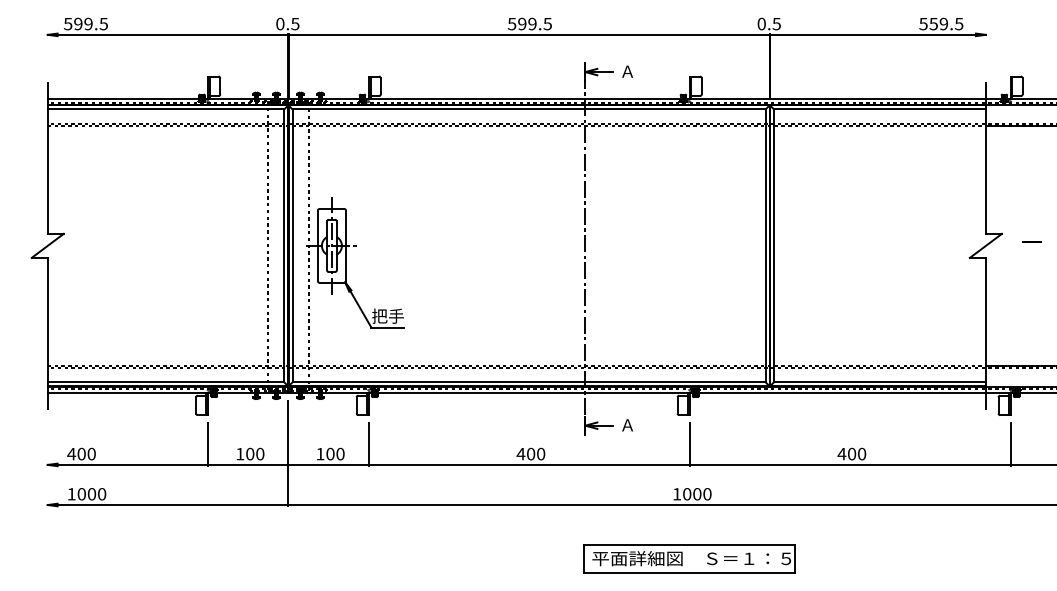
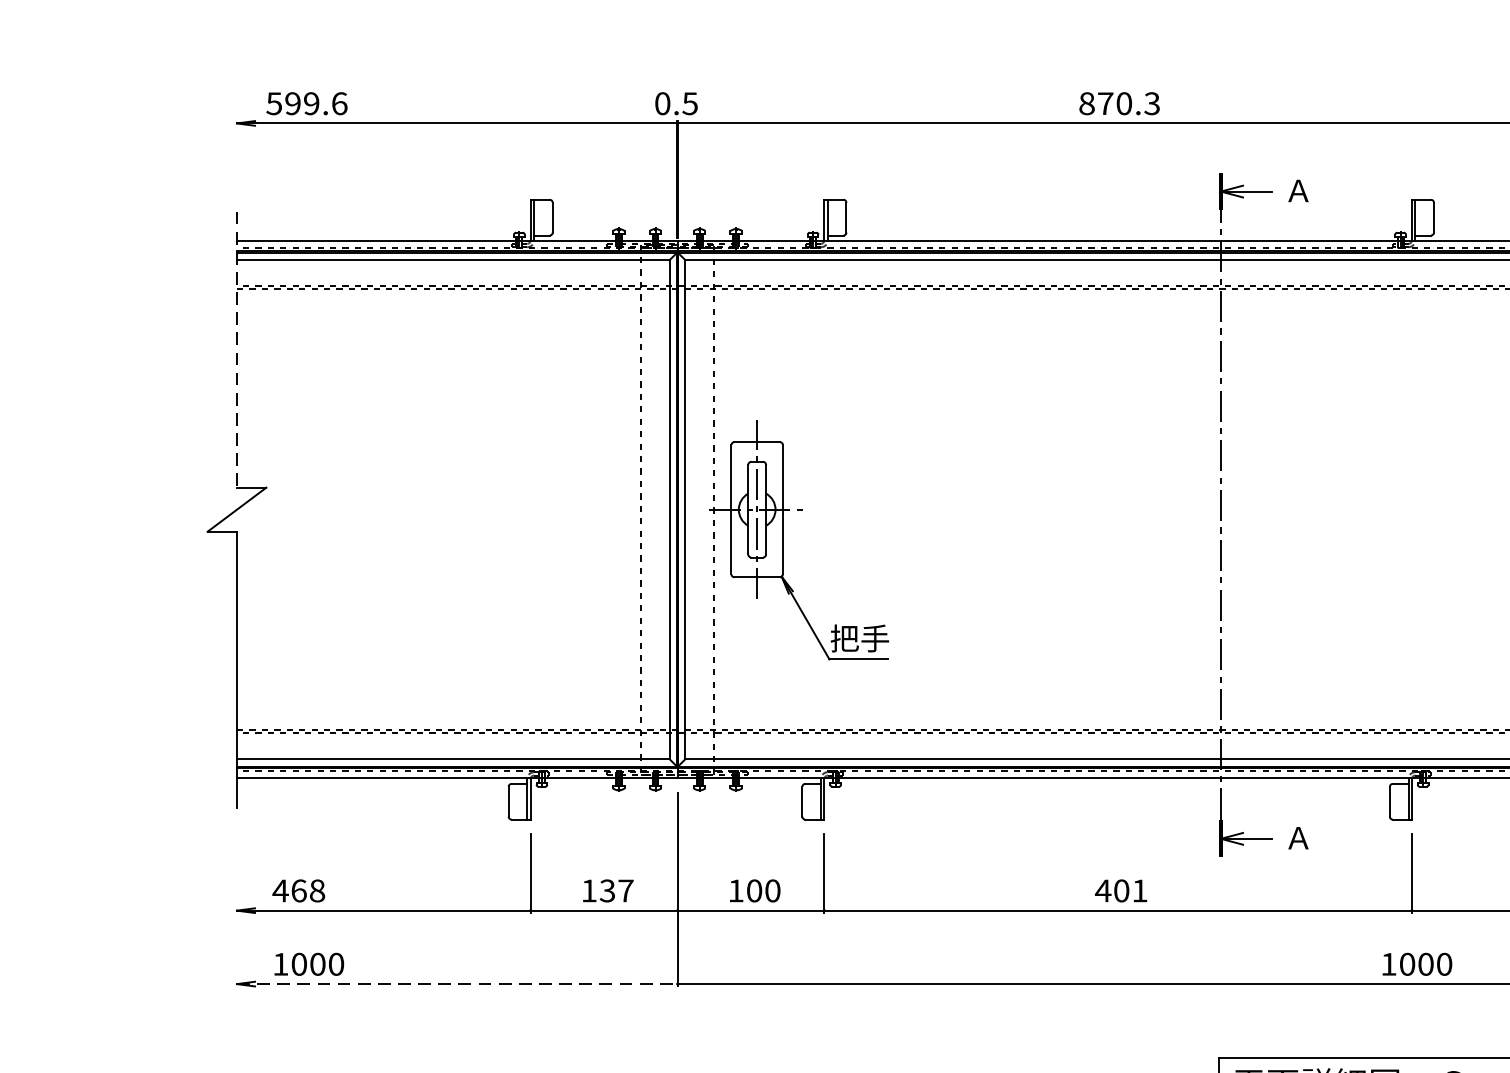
text: (103, 23) -> (339, 102), 599.5 -> 599.6
text: (529, 23) -> (1118, 102), 599.5 -> 870.3
line: (47, 158) -> (236, 349), solid -> dashed
text: (86, 453) -> (307, 889), 400 -> 468
text: (255, 453) -> (617, 889), 100 -> 137
text: (541, 453) -> (1140, 889), 400 -> 401
line: (168, 505) -> (458, 984), solid -> dashed

